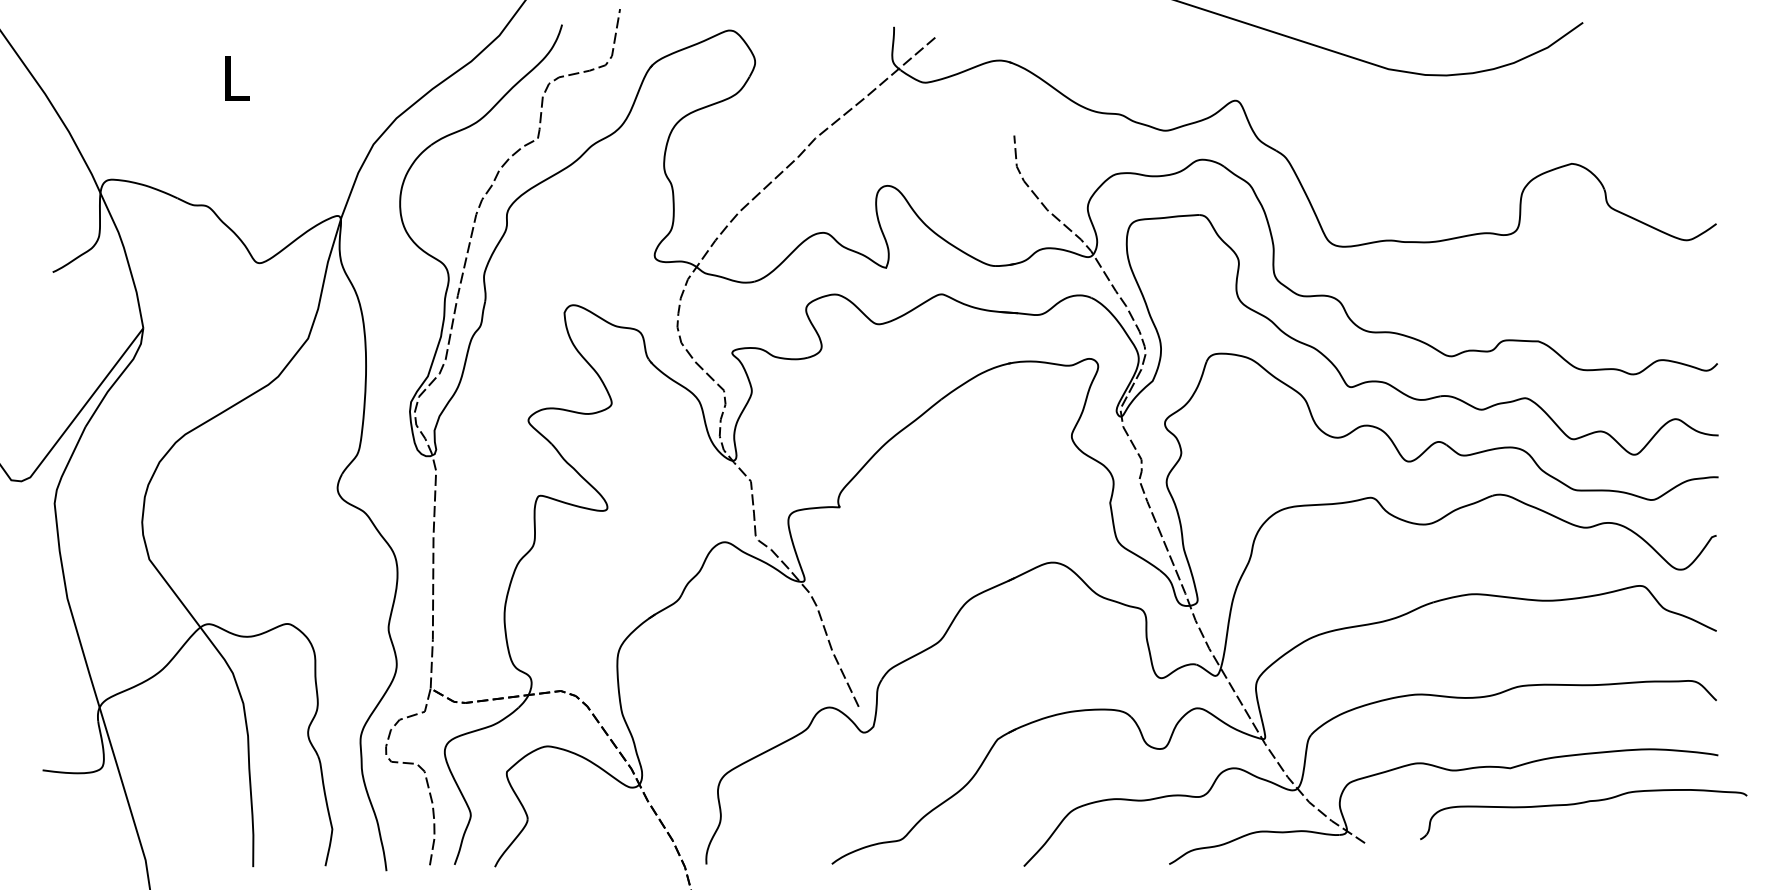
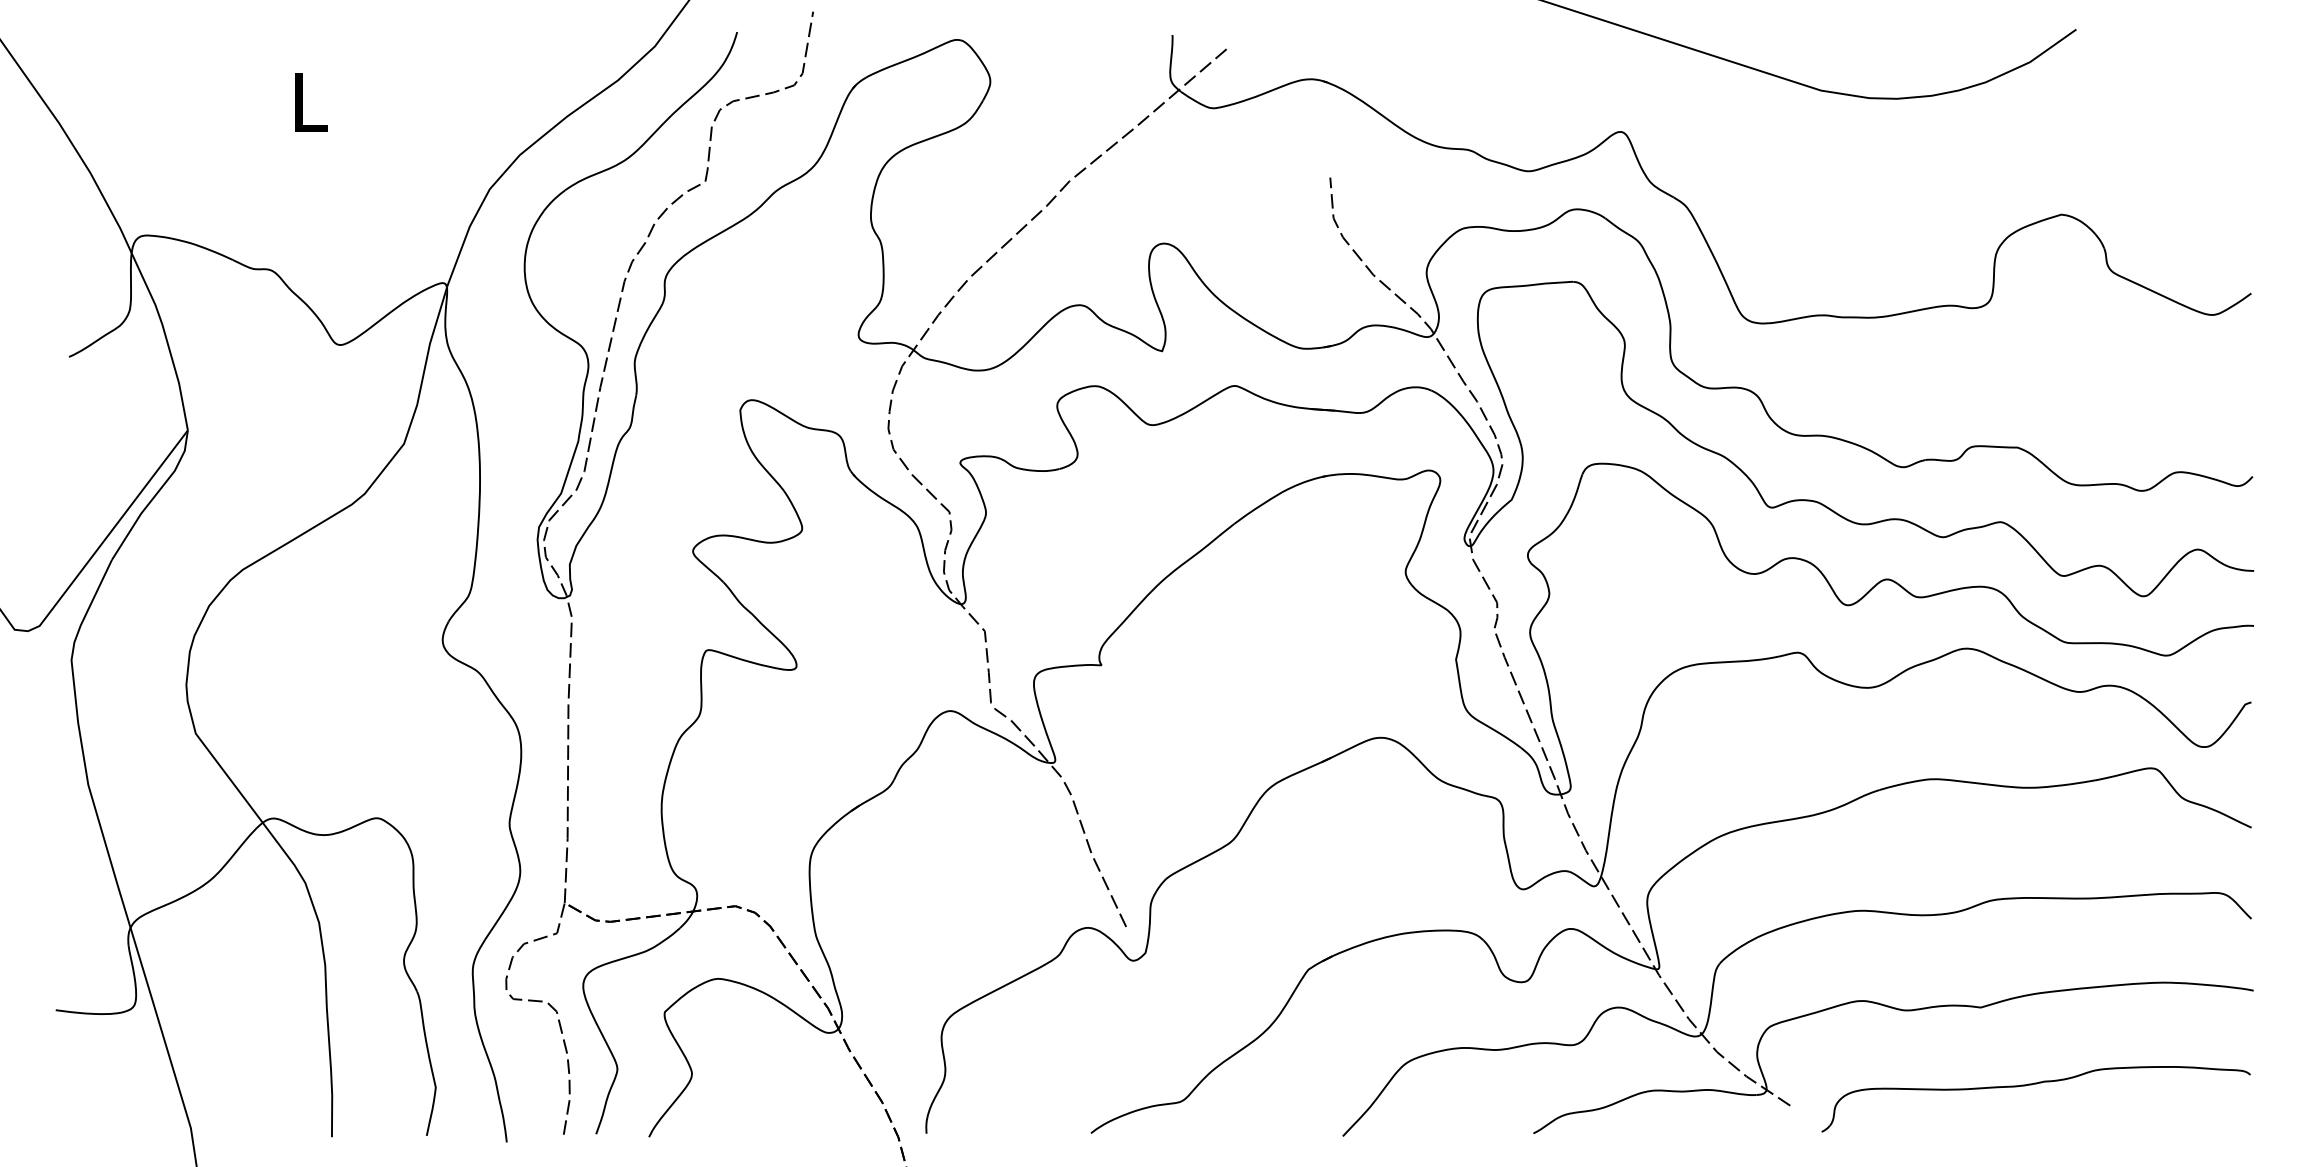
part: (1580, 804) -> (2031, 1085), moved

